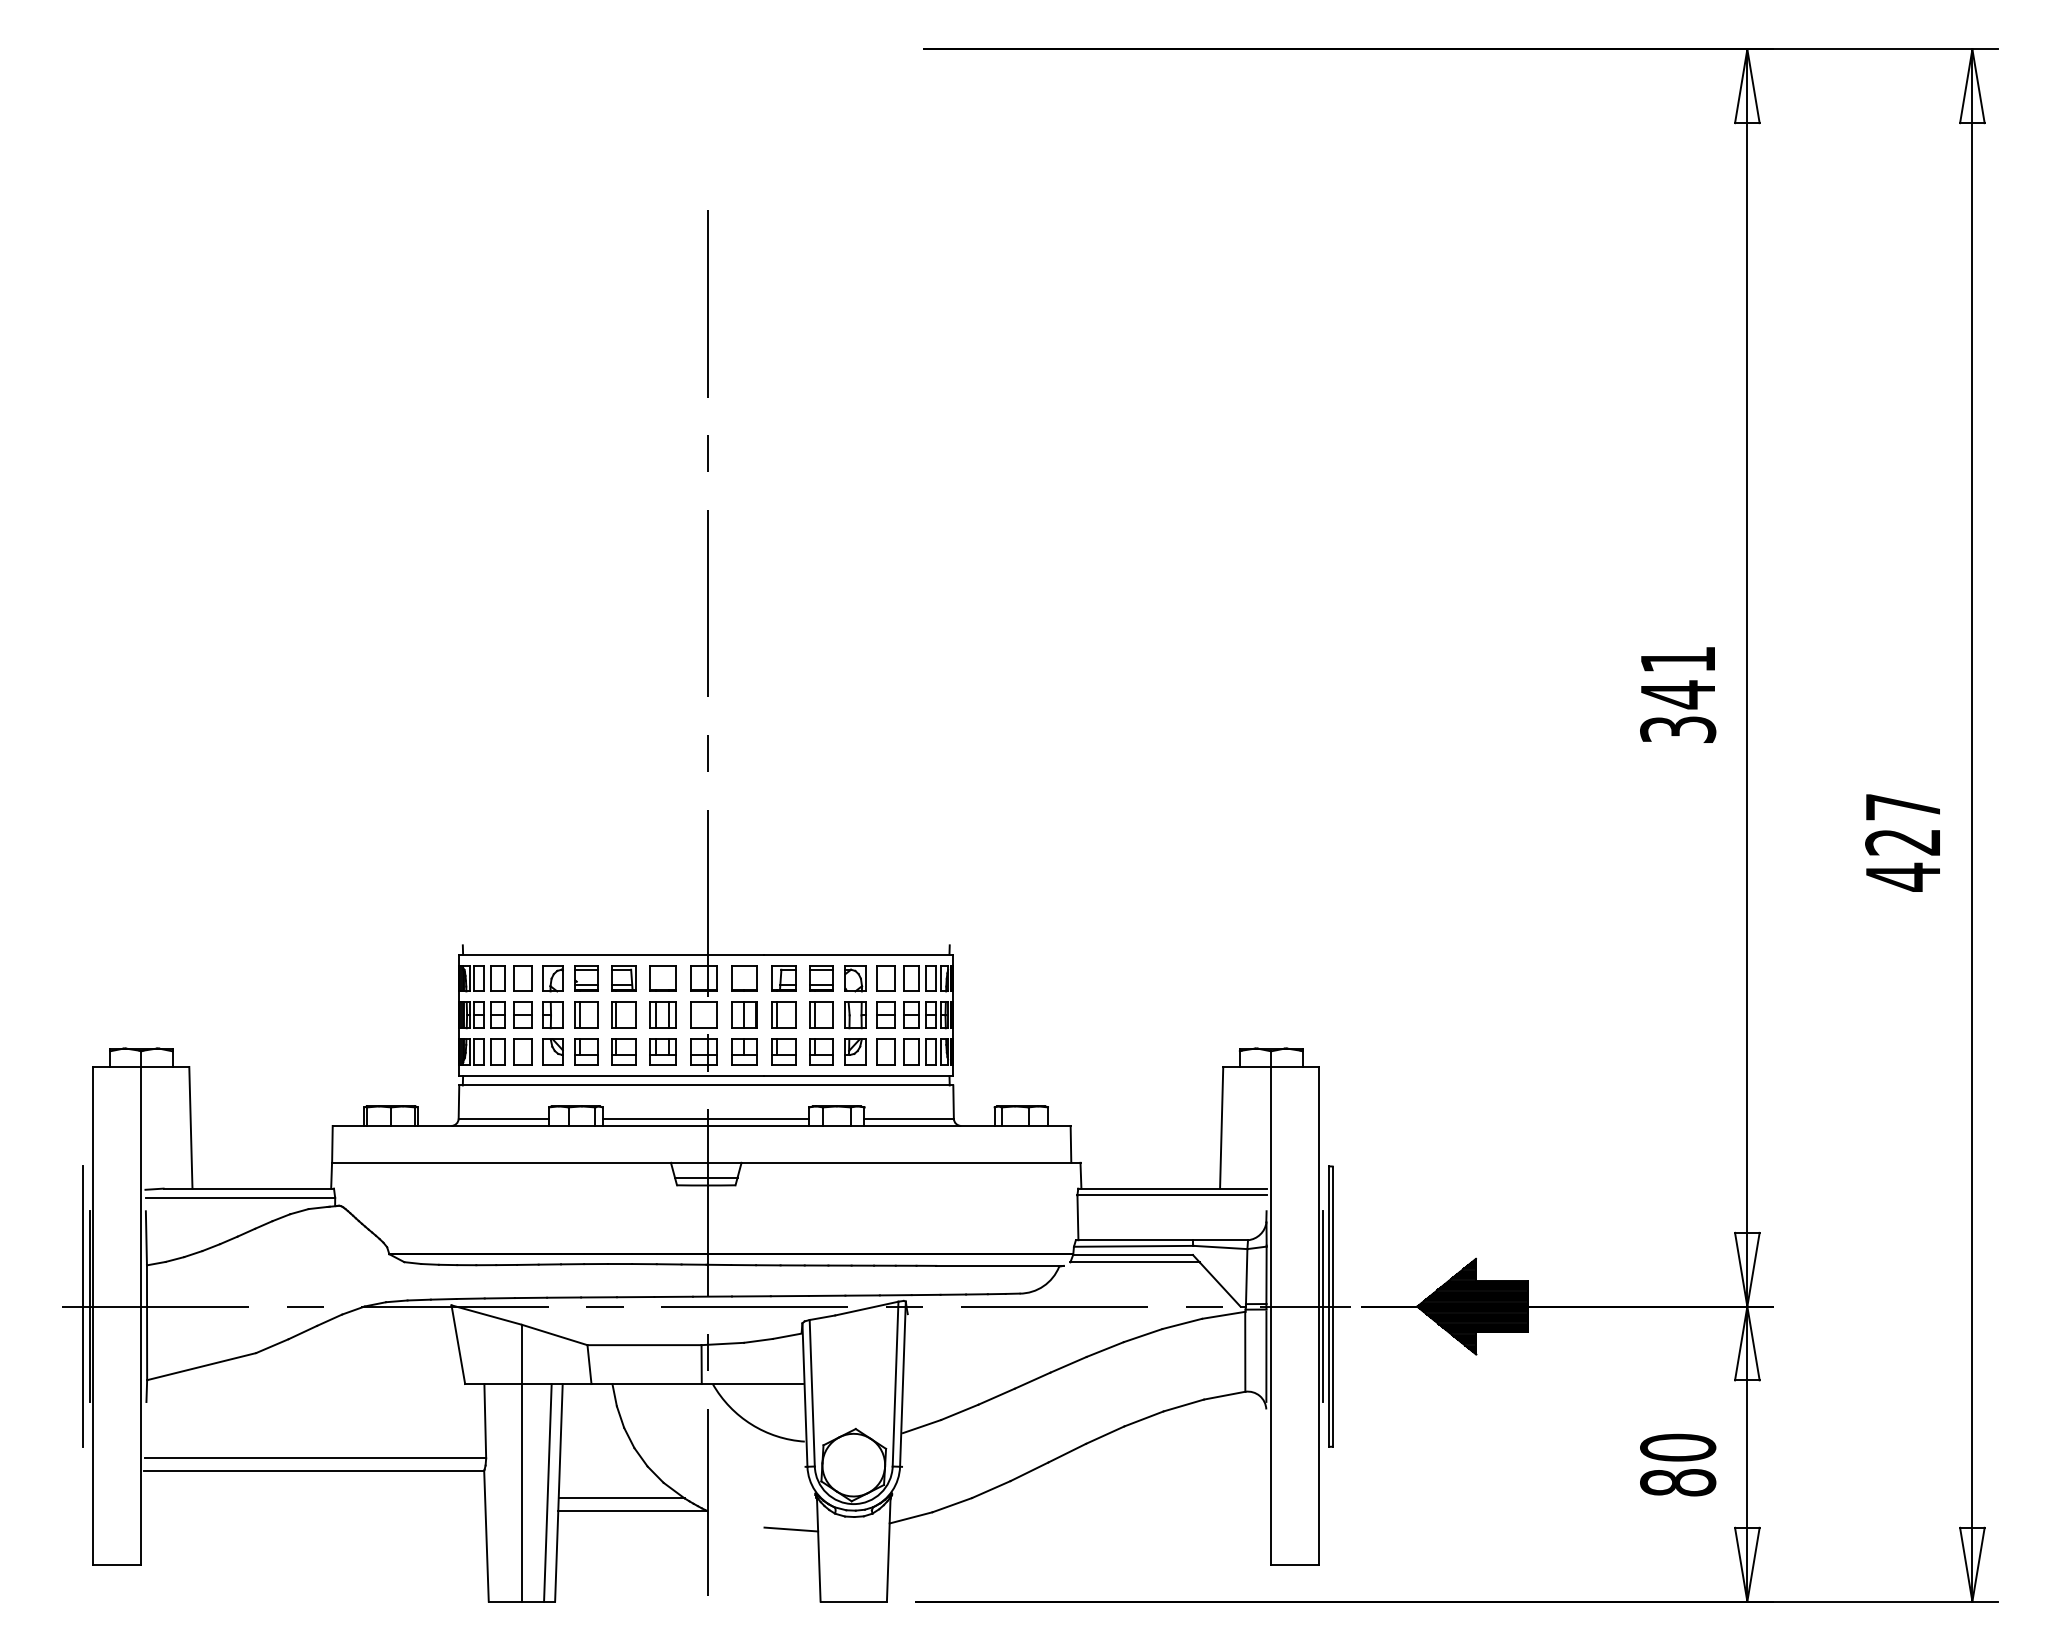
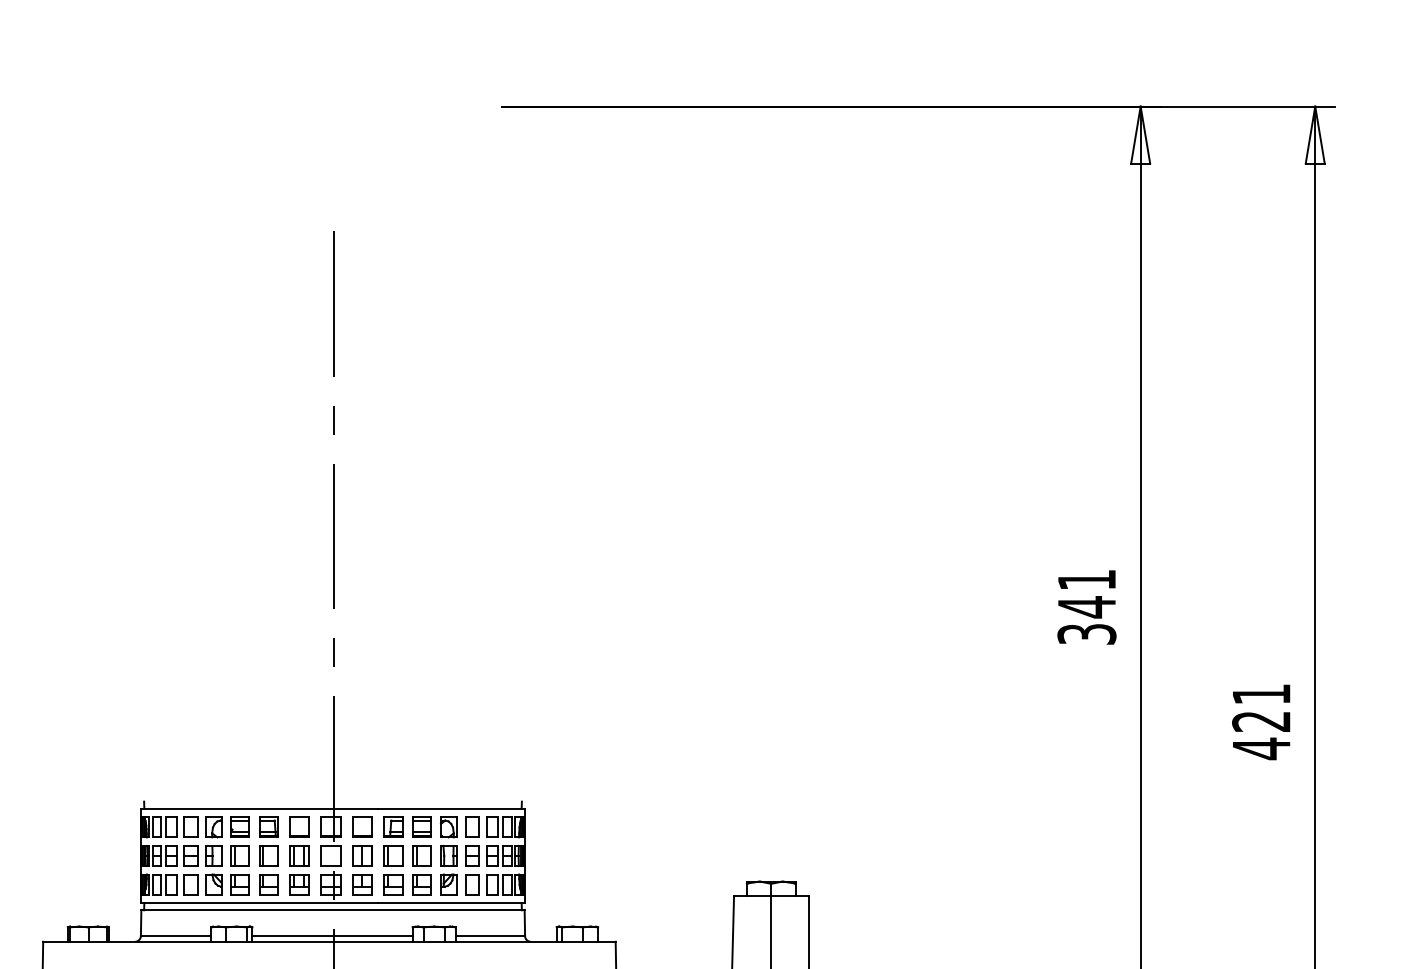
text: (1902, 807) -> (1261, 694), 427 -> 421

